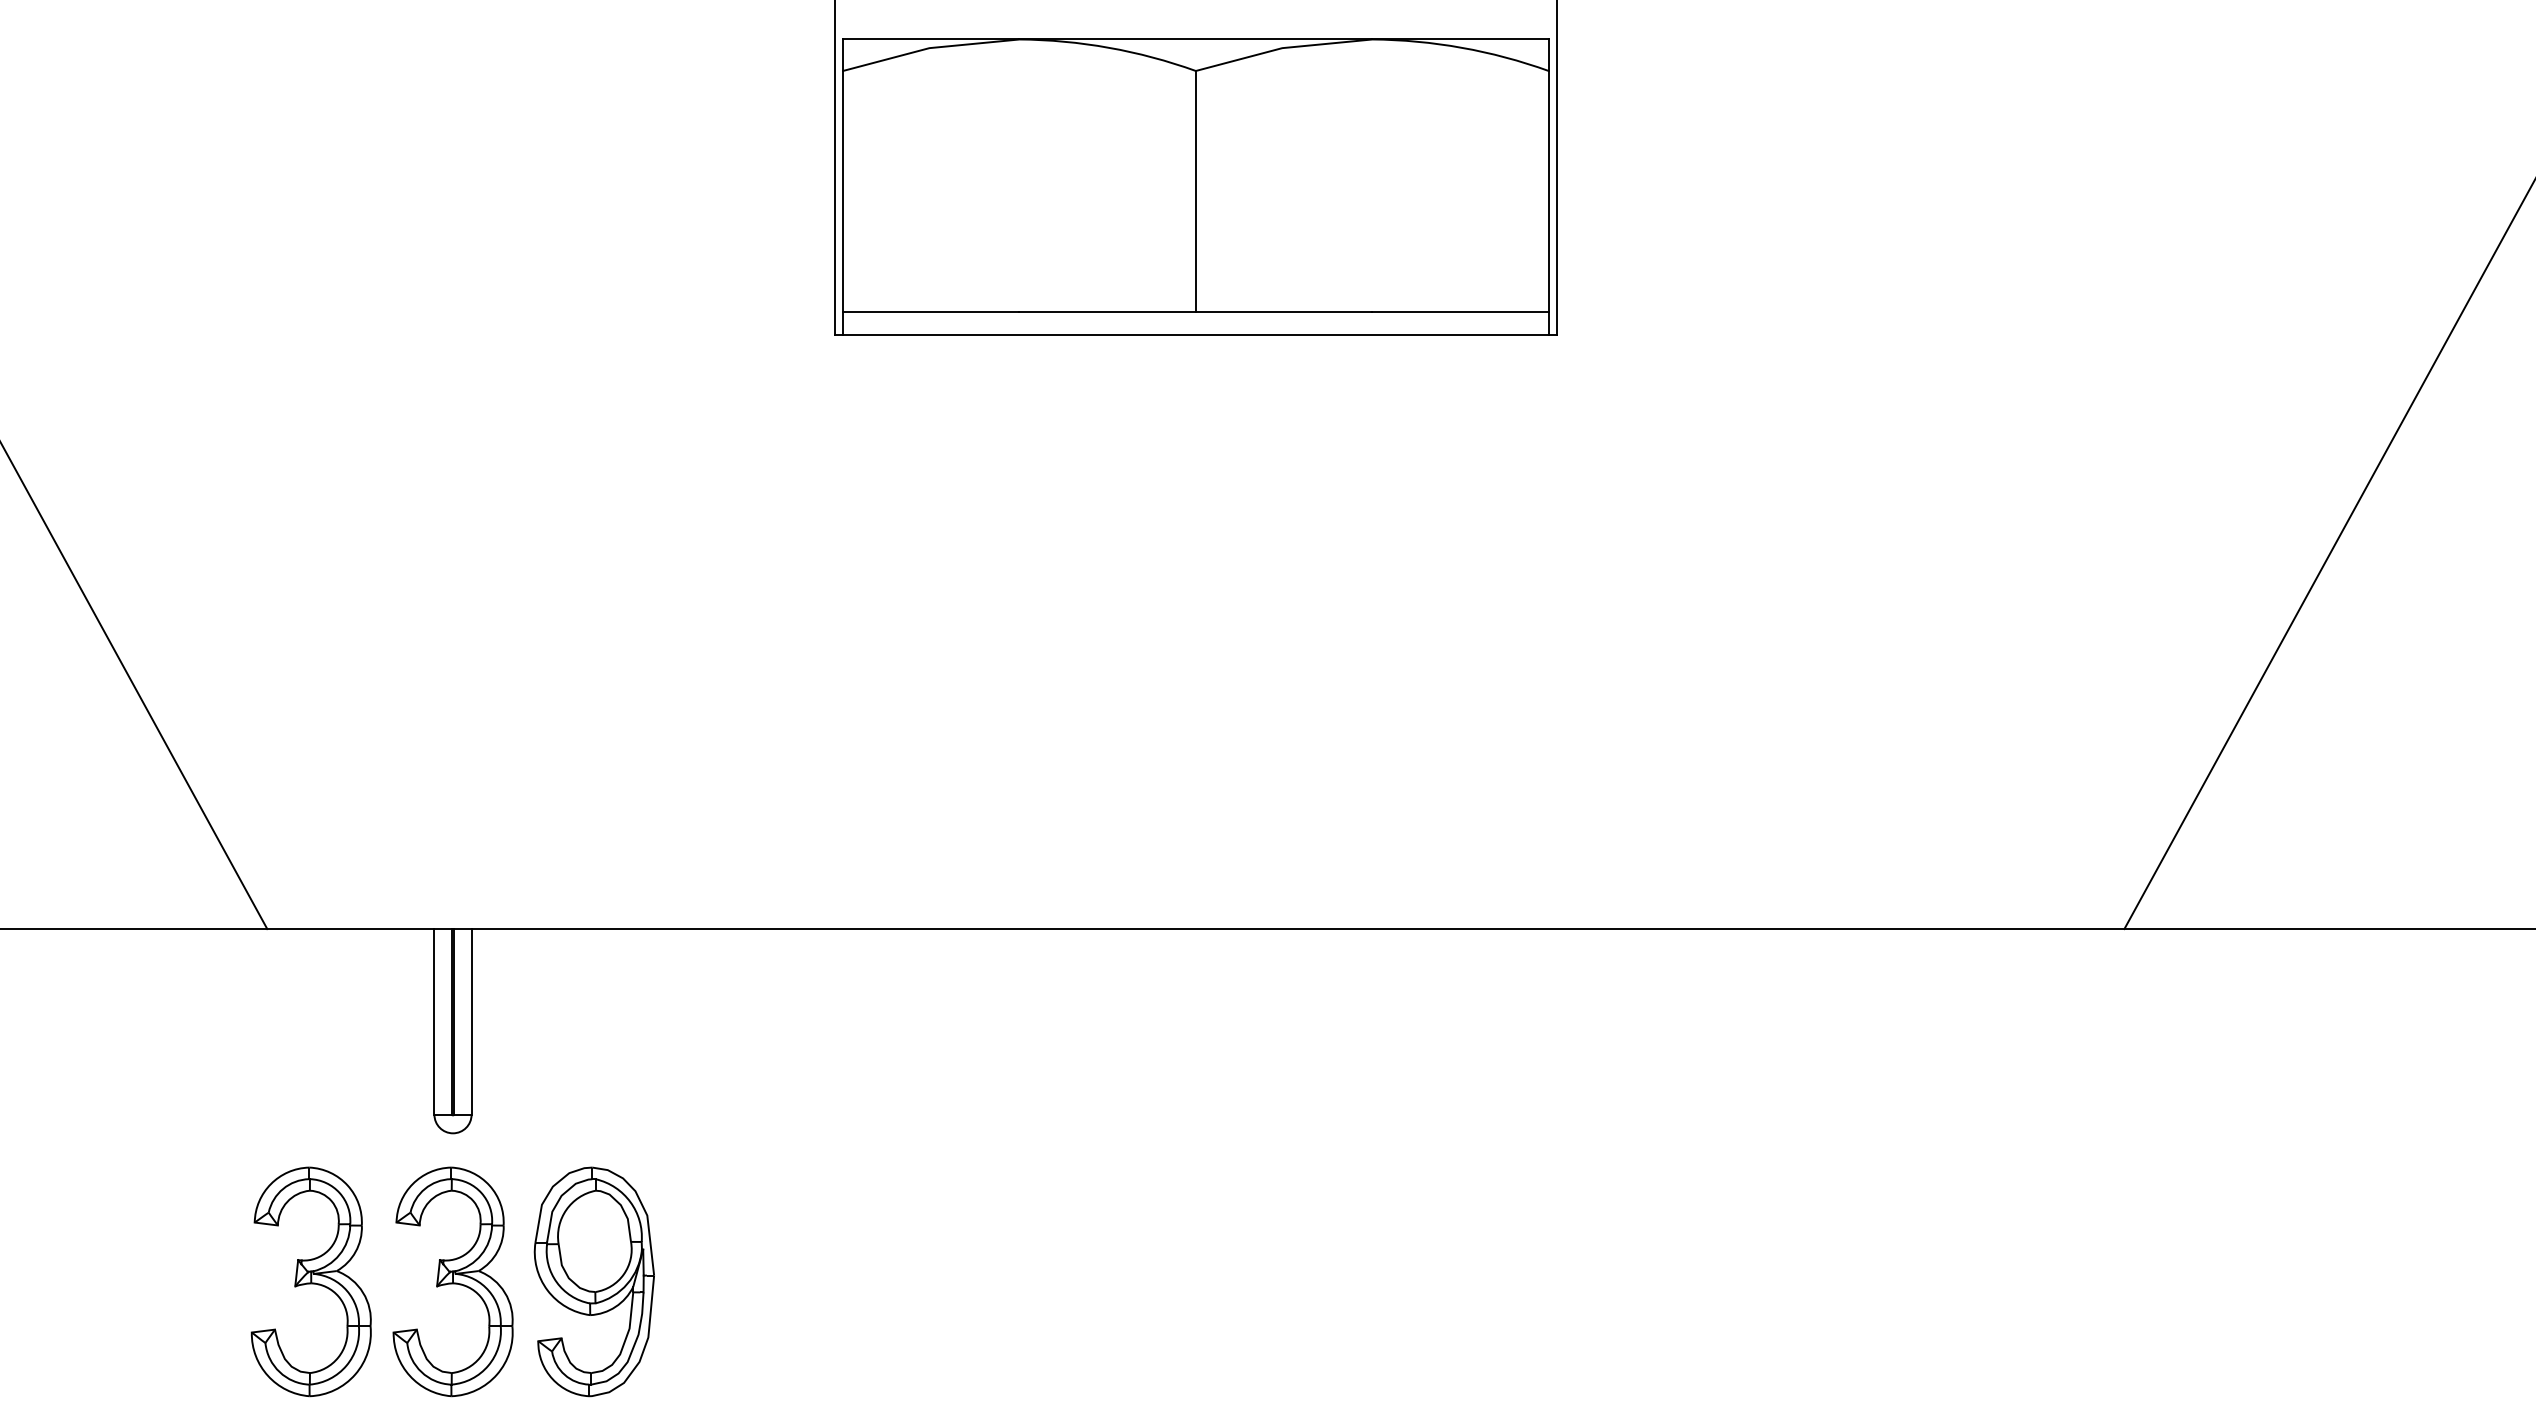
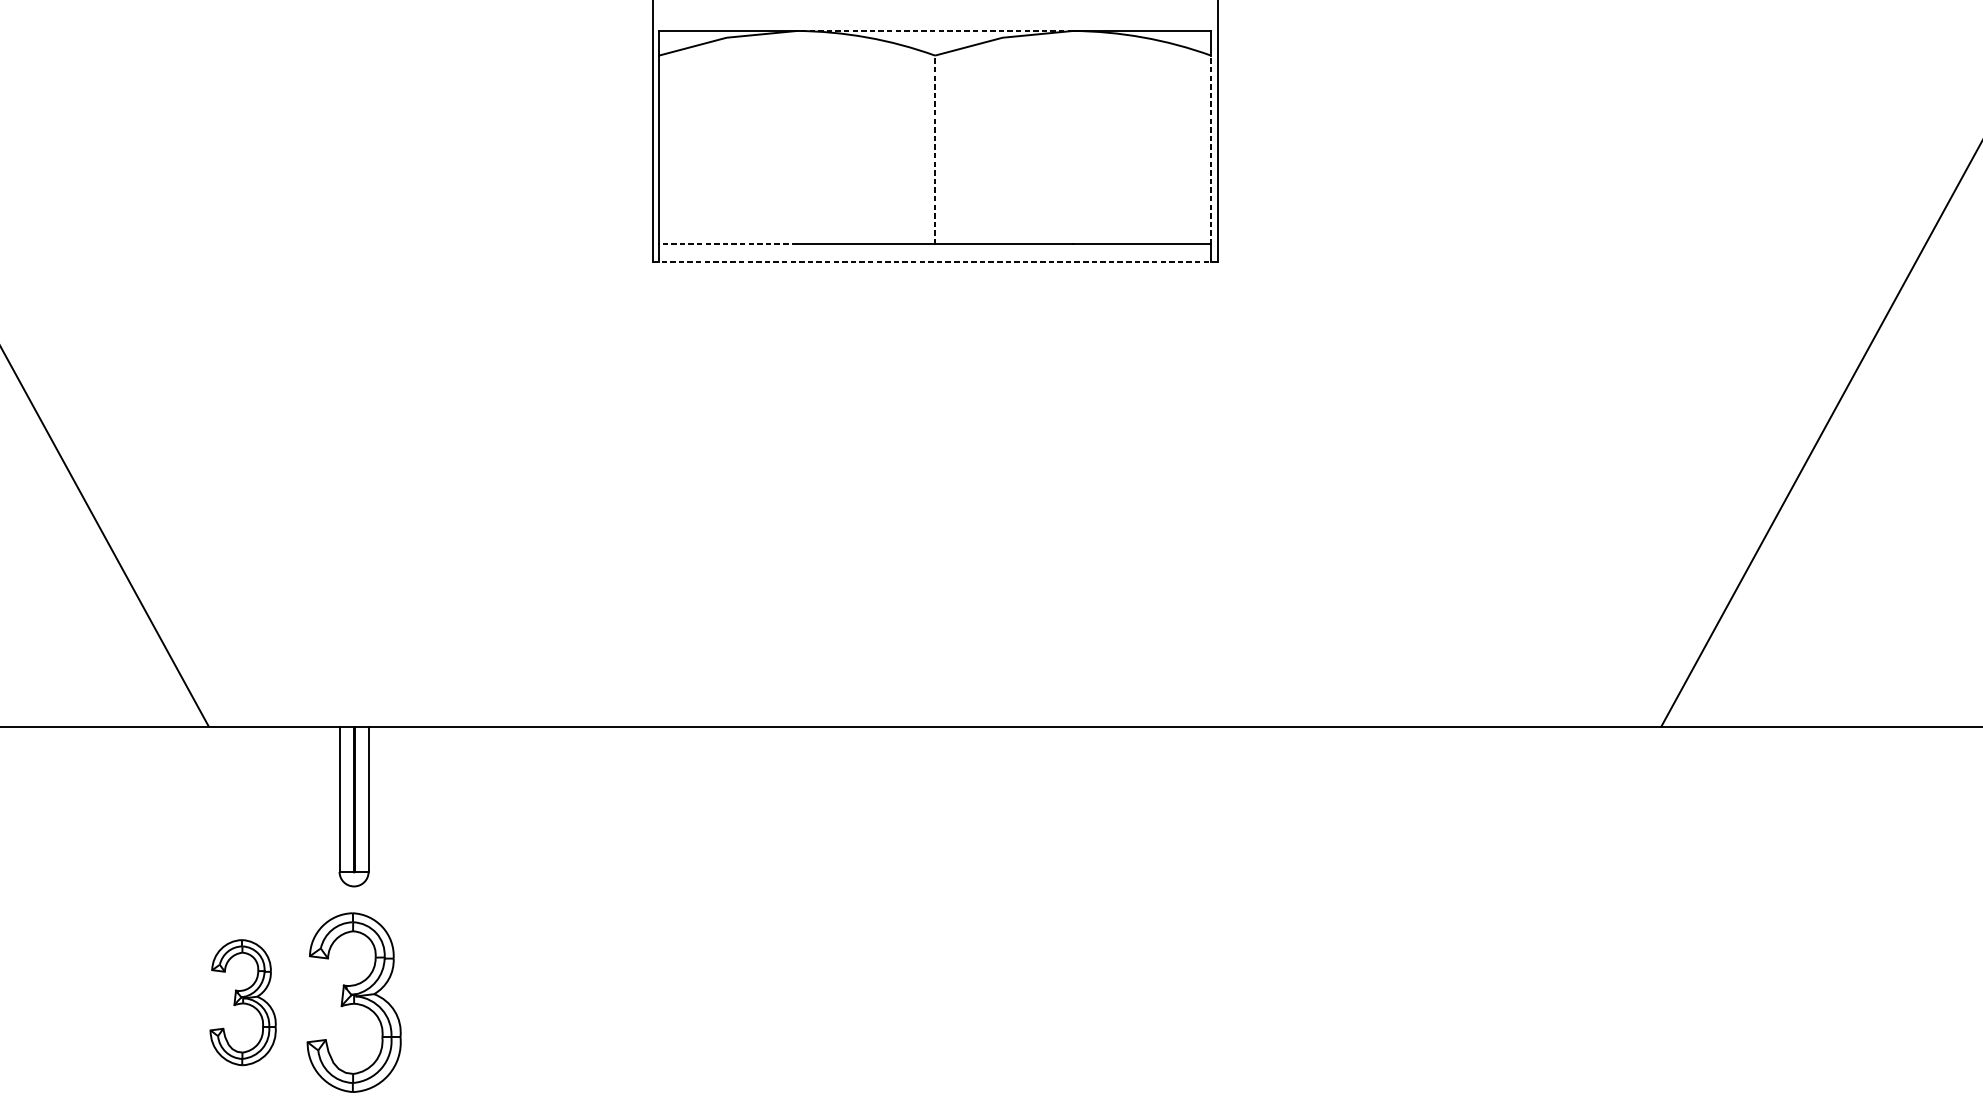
line: (1195, 39) -> (934, 30), solid -> dashed
line: (1195, 191) -> (934, 149), solid -> dashed
line: (1548, 191) -> (1210, 149), solid -> dashed
line: (930, 312) -> (727, 244), solid -> dashed
line: (1195, 334) -> (934, 261), solid -> dashed
part: (310, 1281) -> (242, 1002), size x0.7
part: (593, 1281) -> (463, 1002), removed

